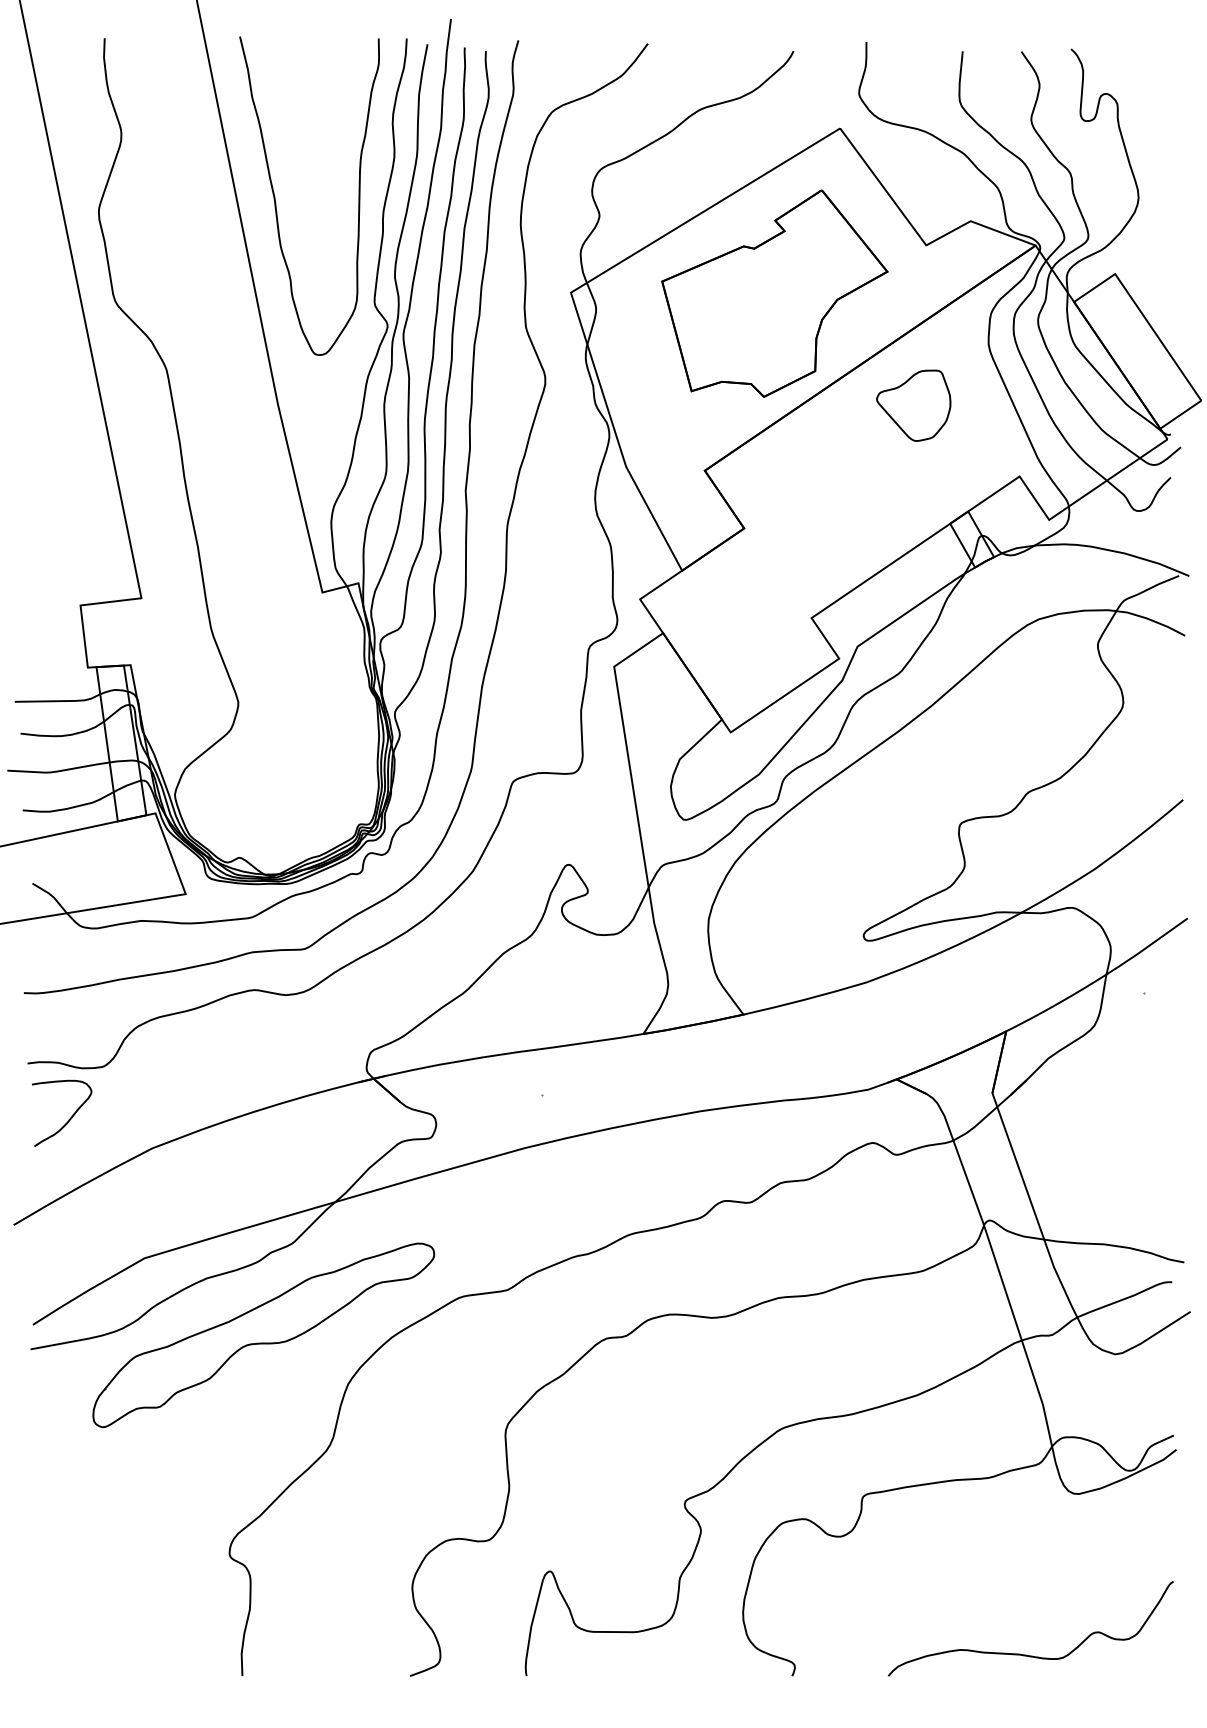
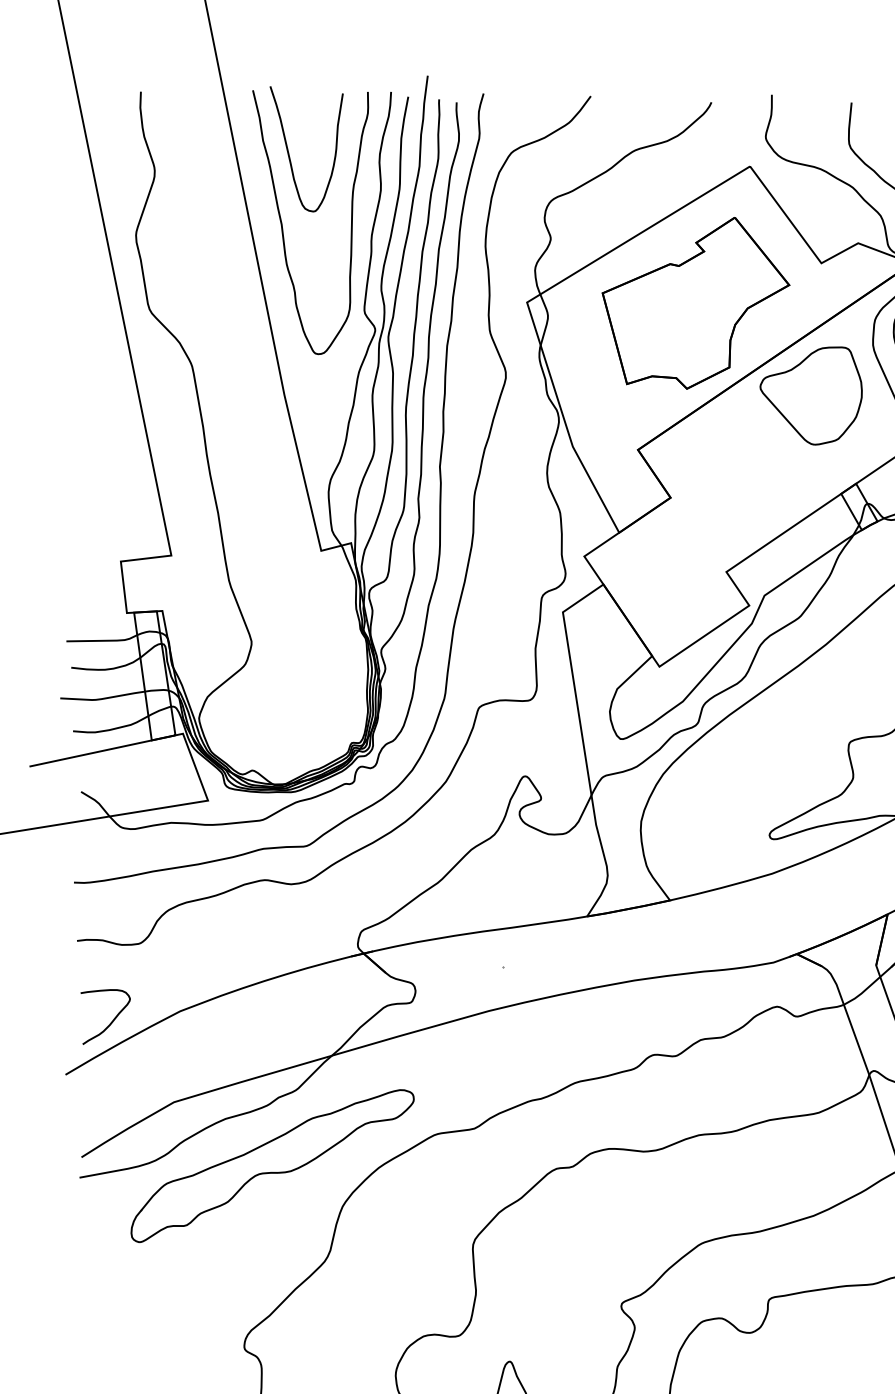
curve: (283, 110) -> (289, 151), added
part: (913, 405) -> (810, 395), size x1.67
curve: (69, 1118) -> (111, 1021), moved

